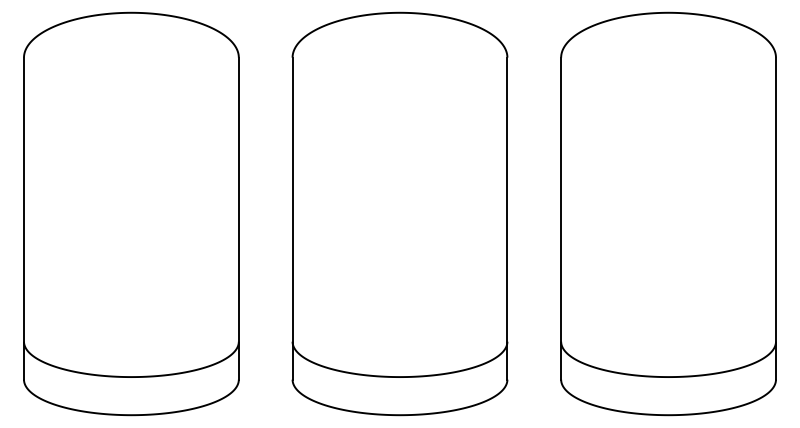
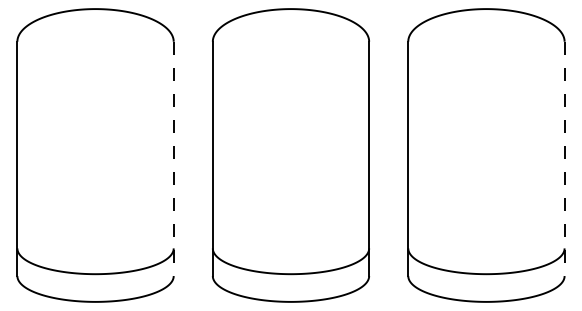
line: (238, 218) -> (173, 158), solid -> dashed
line: (775, 218) -> (564, 158), solid -> dashed

